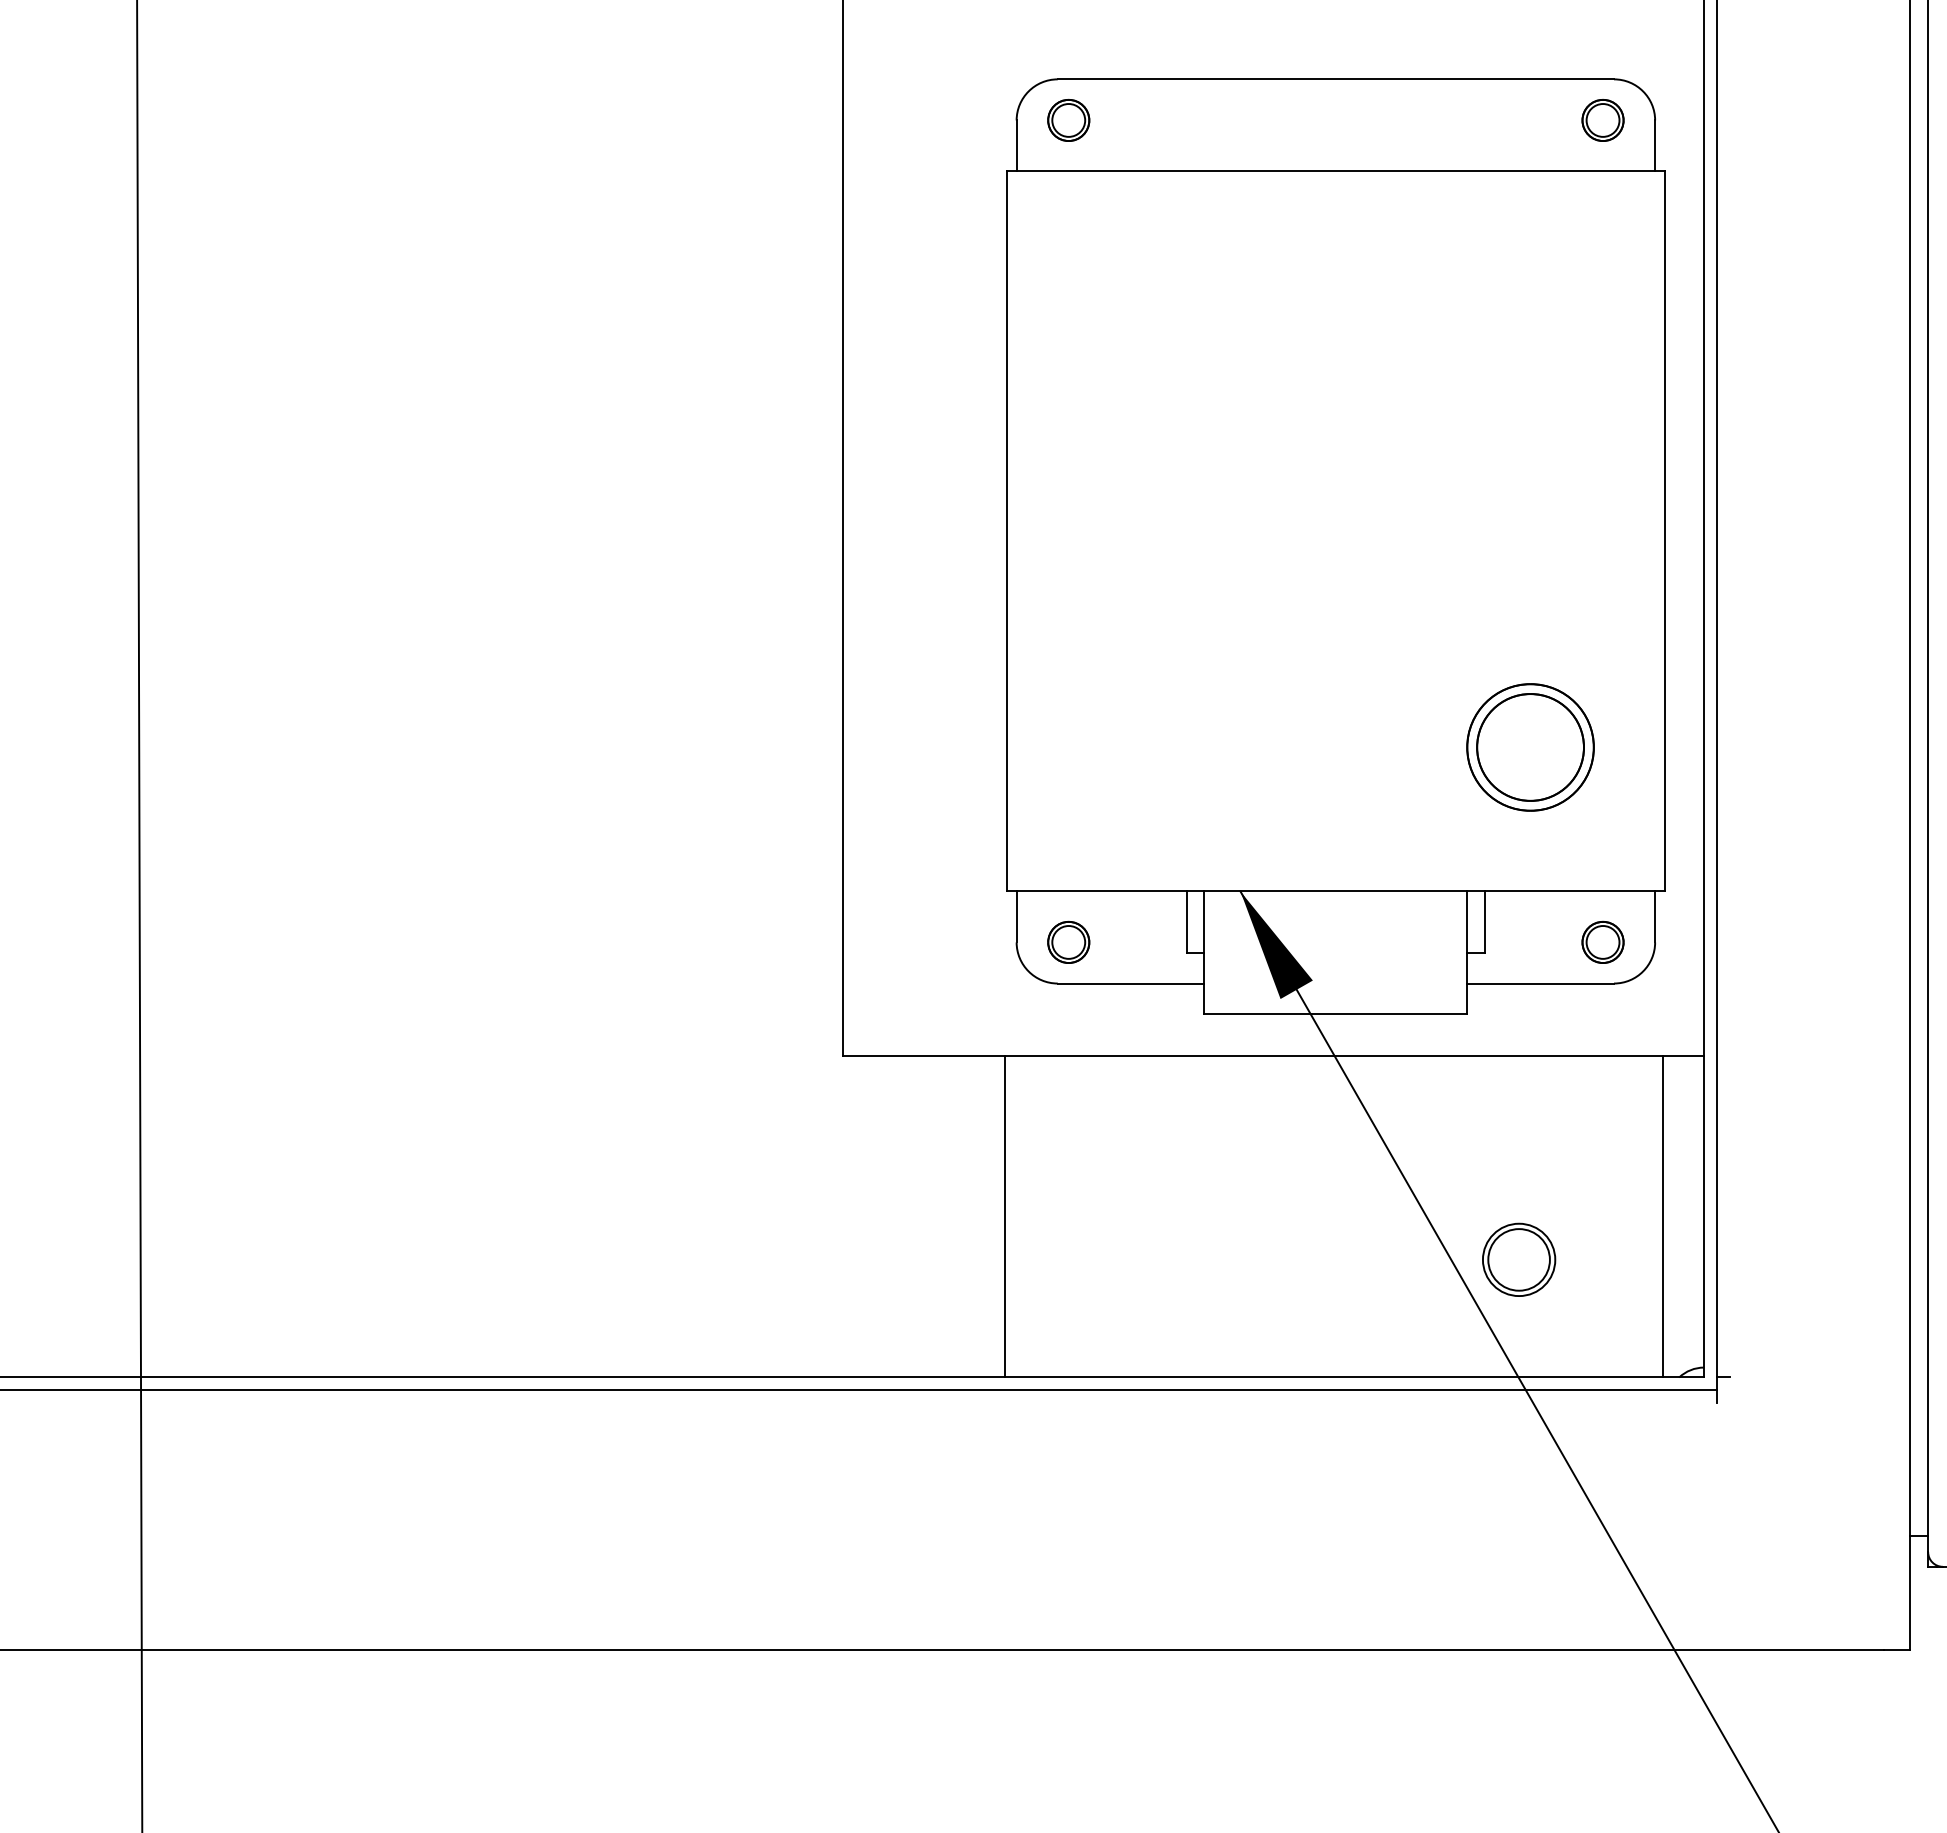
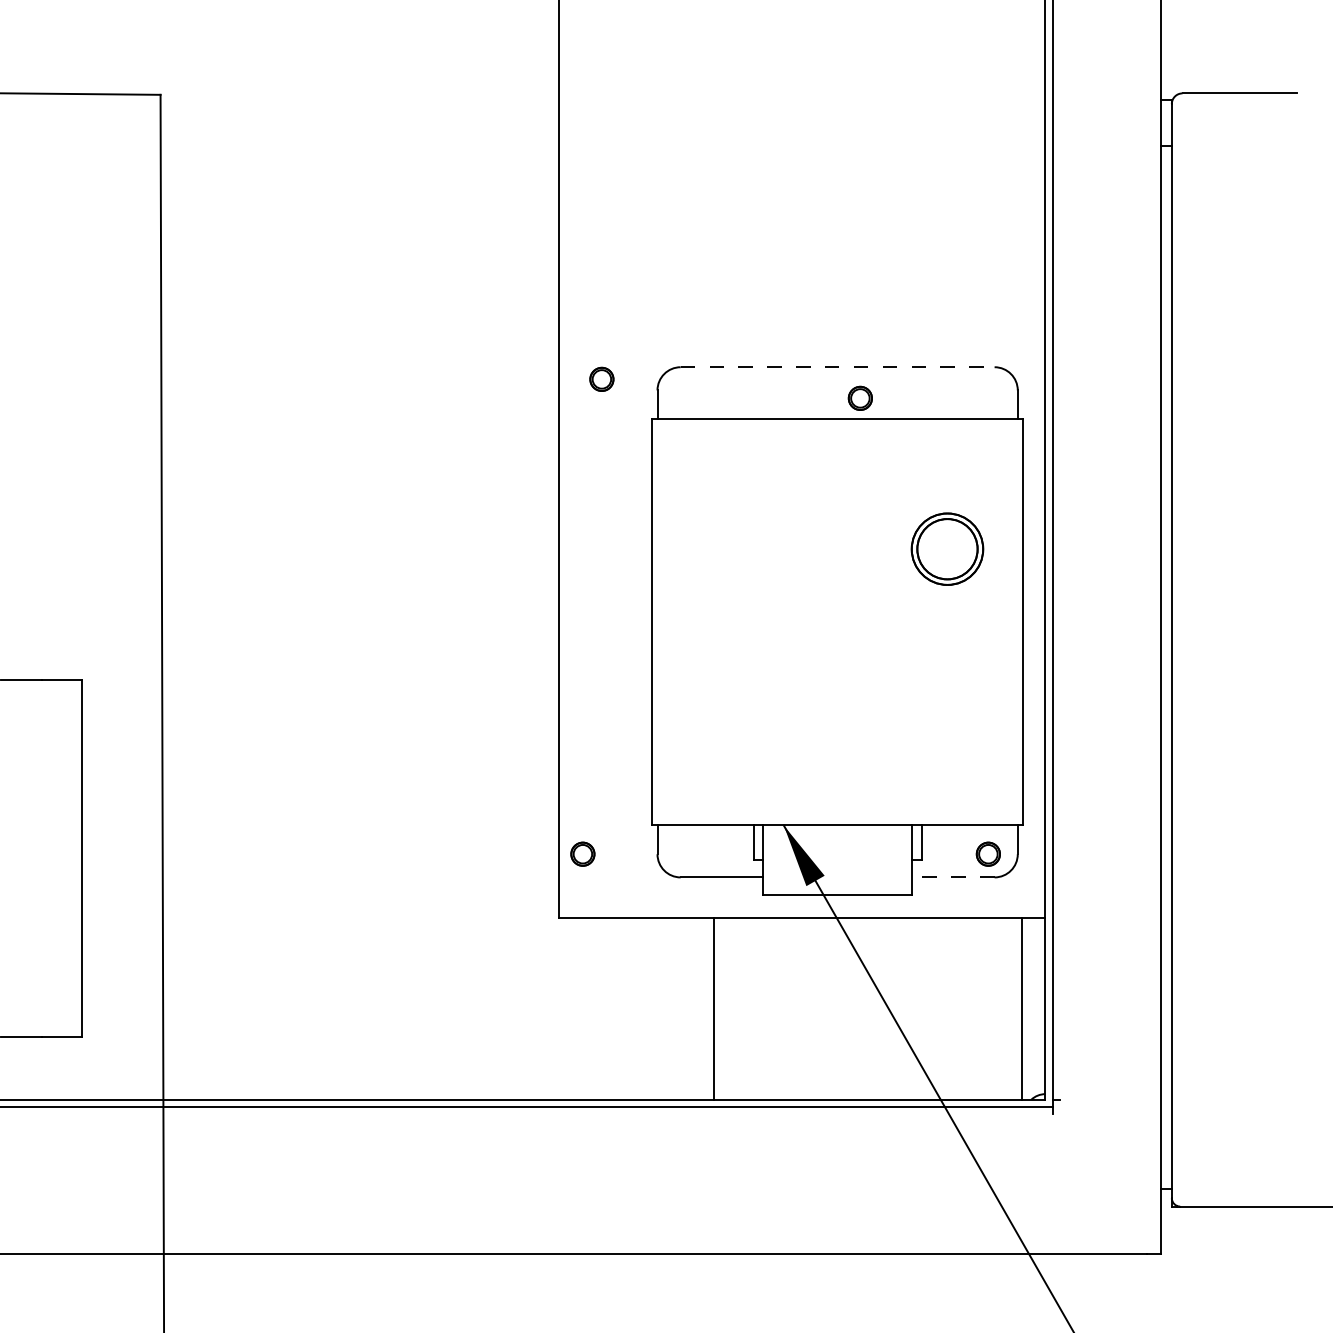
line: (1335, 79) -> (837, 367), solid -> dashed
part: (1068, 118) -> (601, 378), moved
part: (1601, 118) -> (859, 397), moved
part: (1530, 746) -> (947, 548), moved
part: (1068, 941) -> (582, 853), moved
line: (1539, 983) -> (952, 877), solid -> dashed
line: (1006, 1215) -> (714, 1008), moved
part: (1518, 1260) -> (940, 1033), removed

